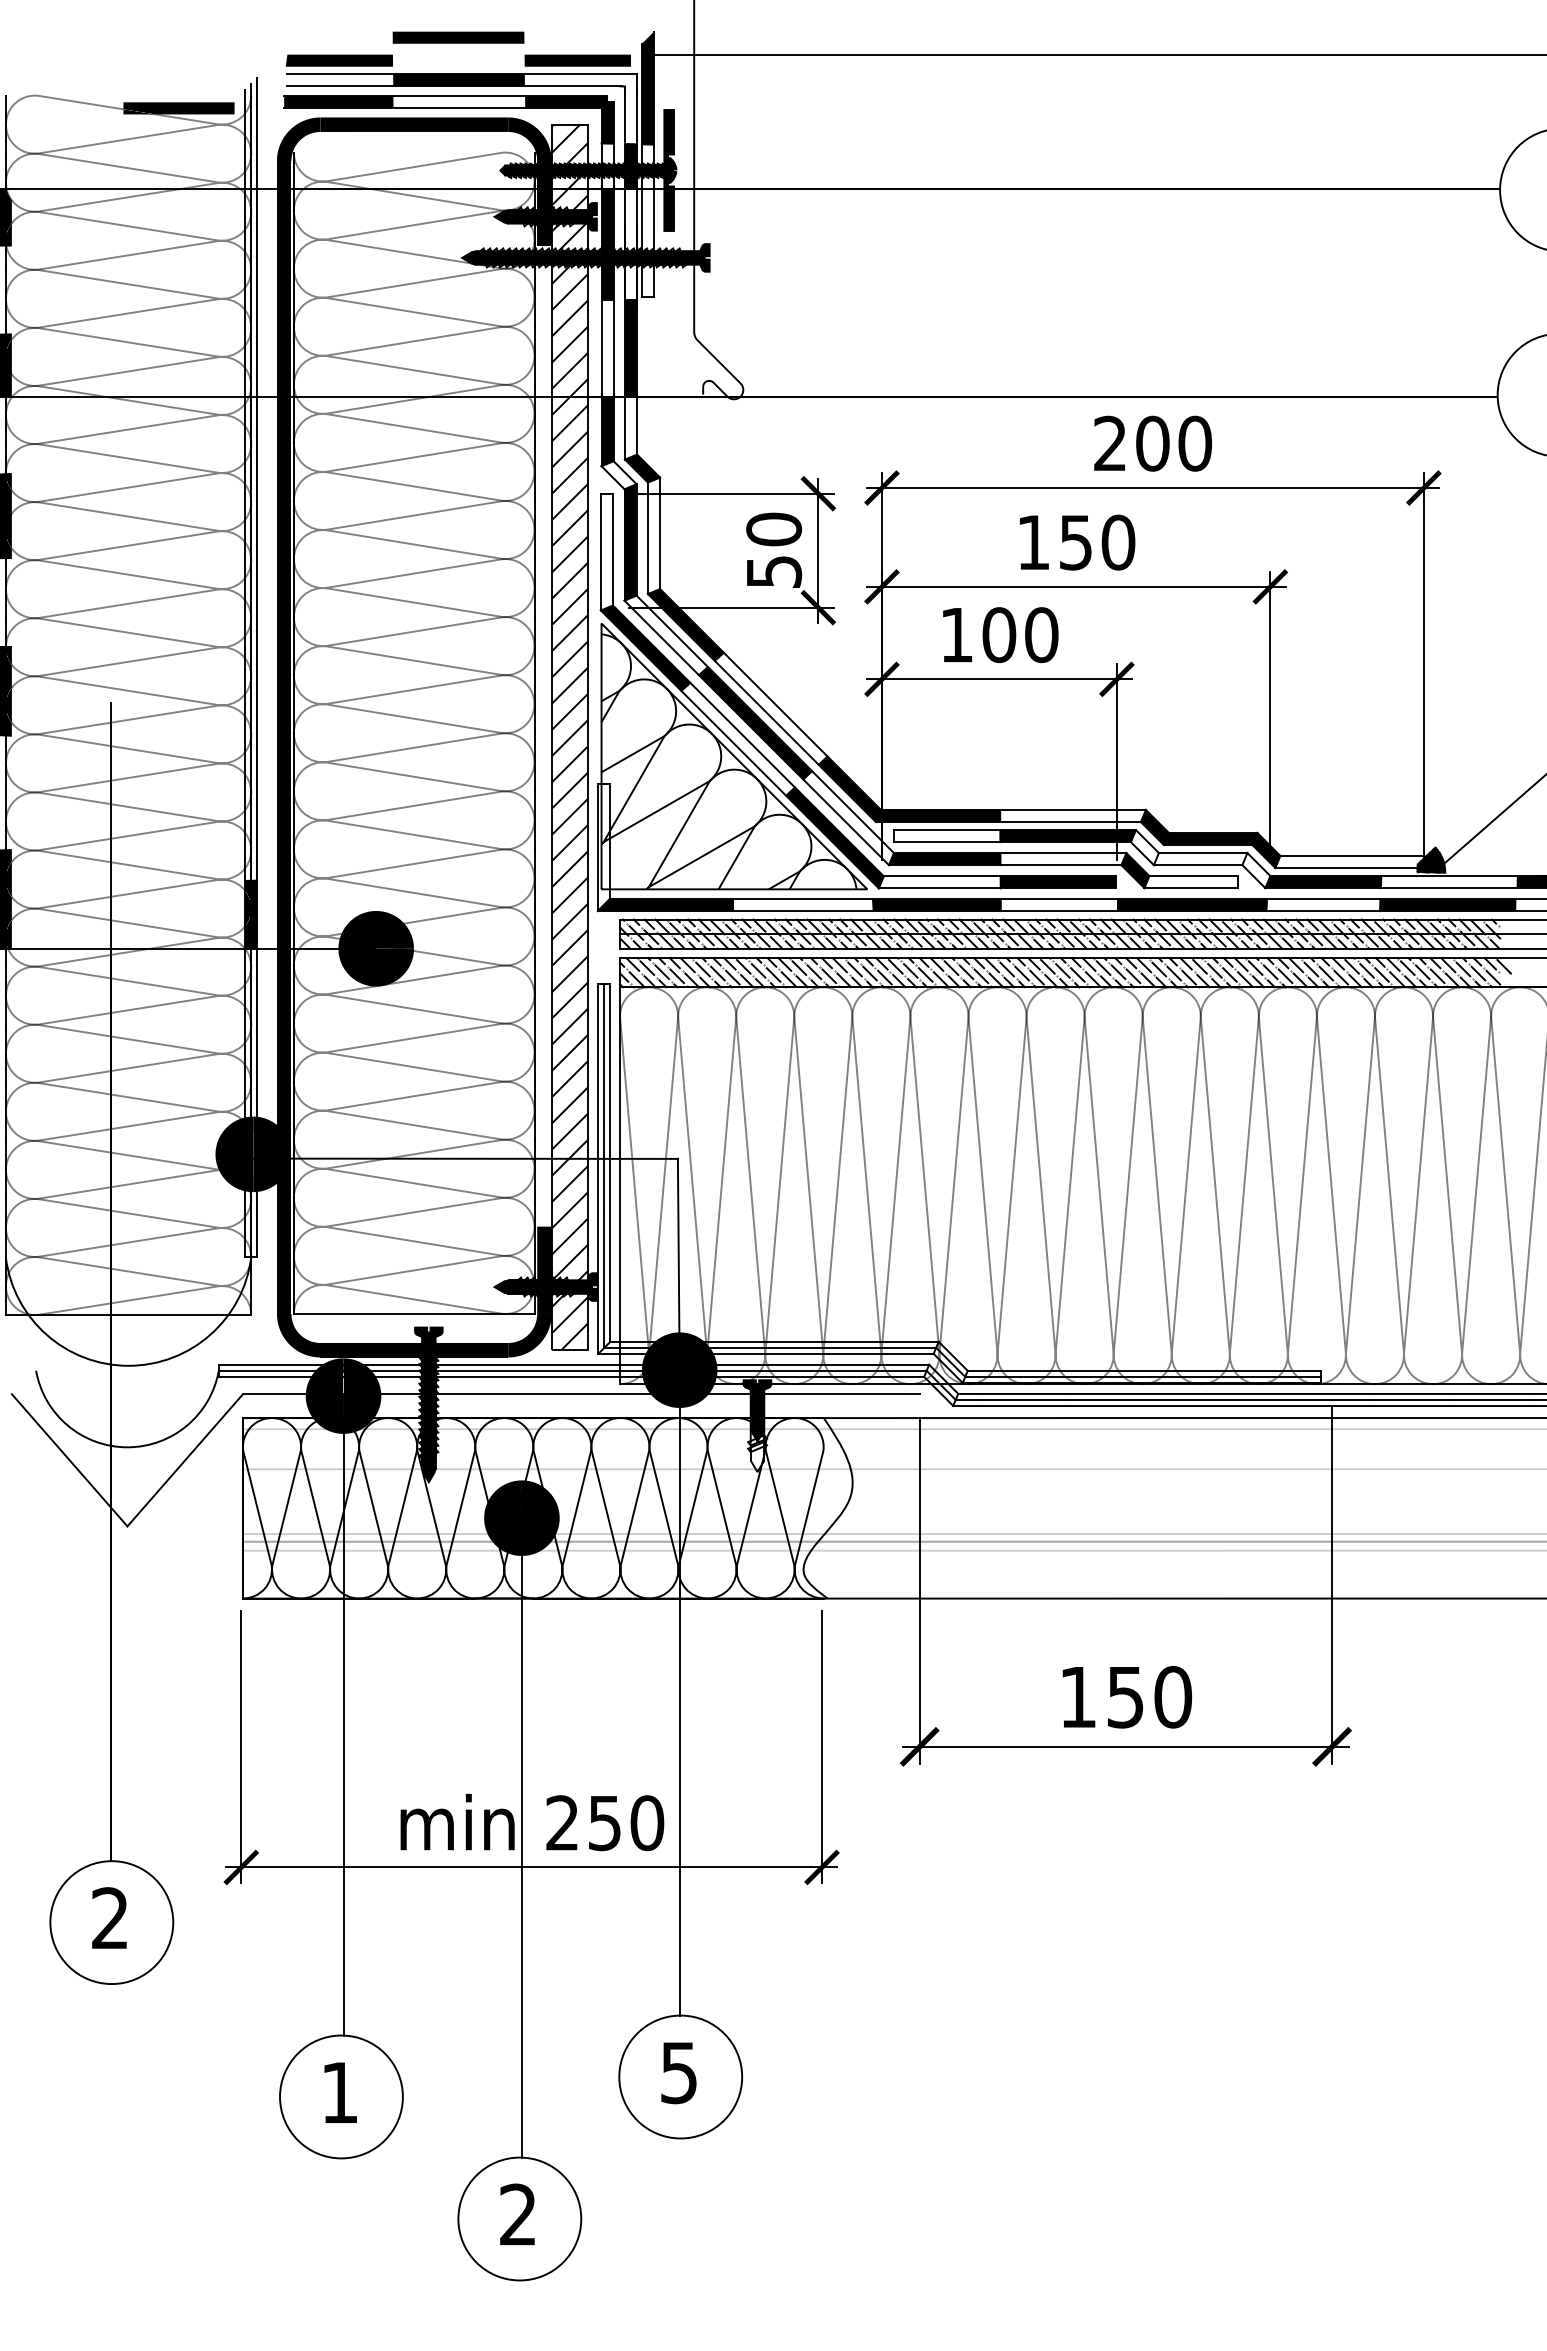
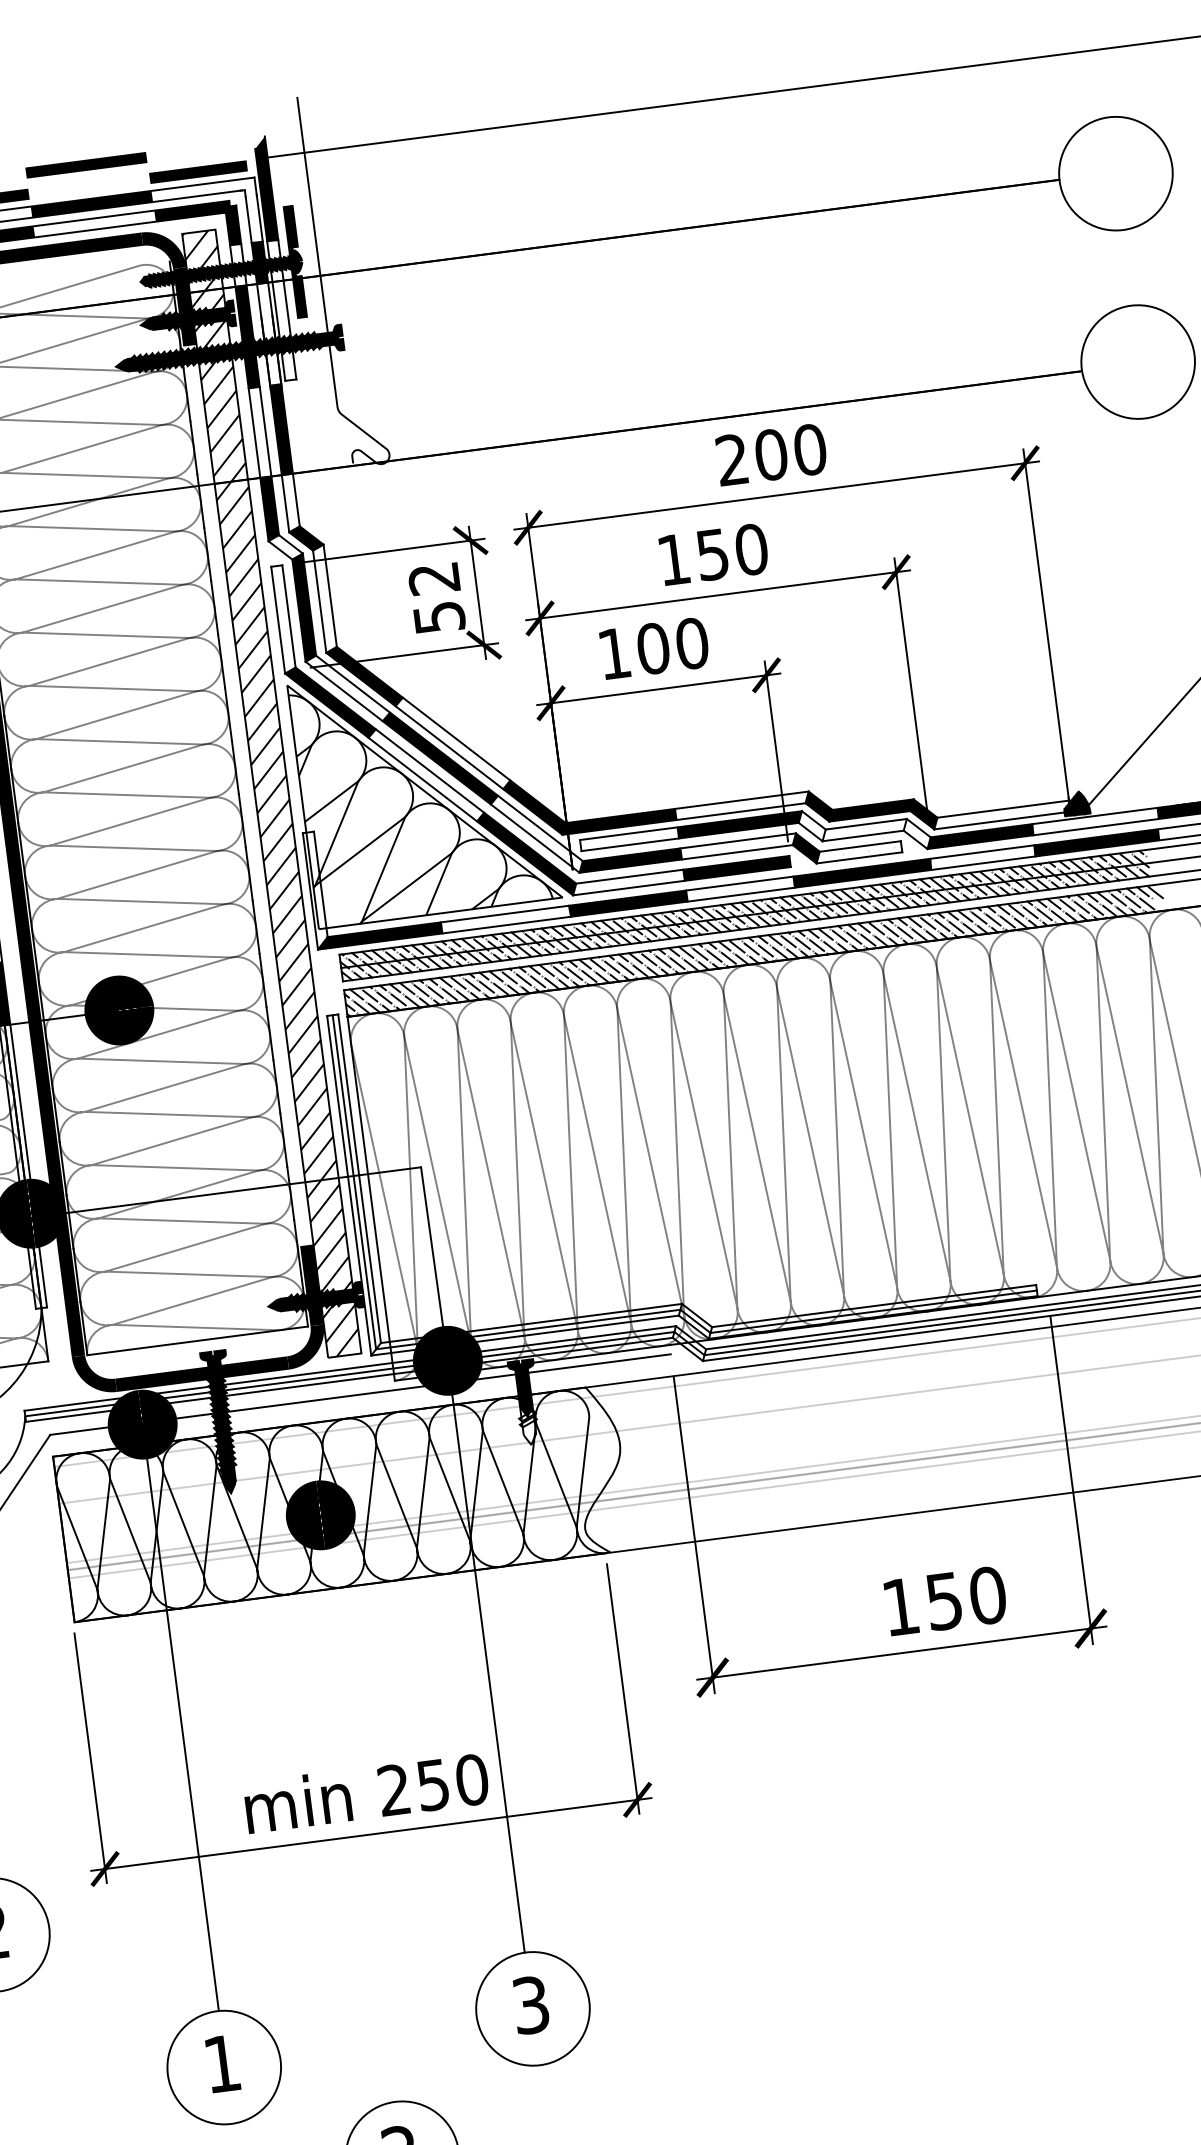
text: (774, 529) -> (434, 578), 50 -> 52
text: (1127, 1697) -> (946, 1601), moved
line: (521, 1837) -> (358, 1808), removed
text: (679, 2072) -> (531, 2004), 5 -> 3

